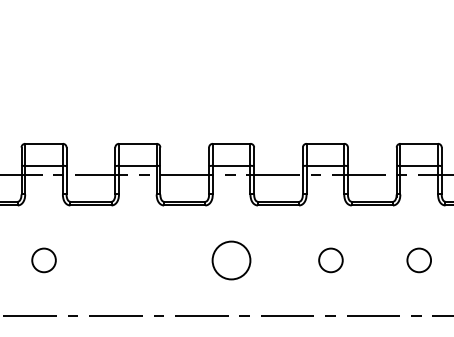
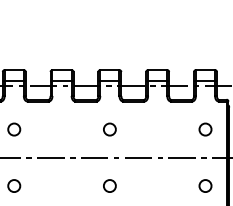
circle: (230, 260) -> (109, 129), size x0.62
circle: (330, 260) -> (160, 129), removed

